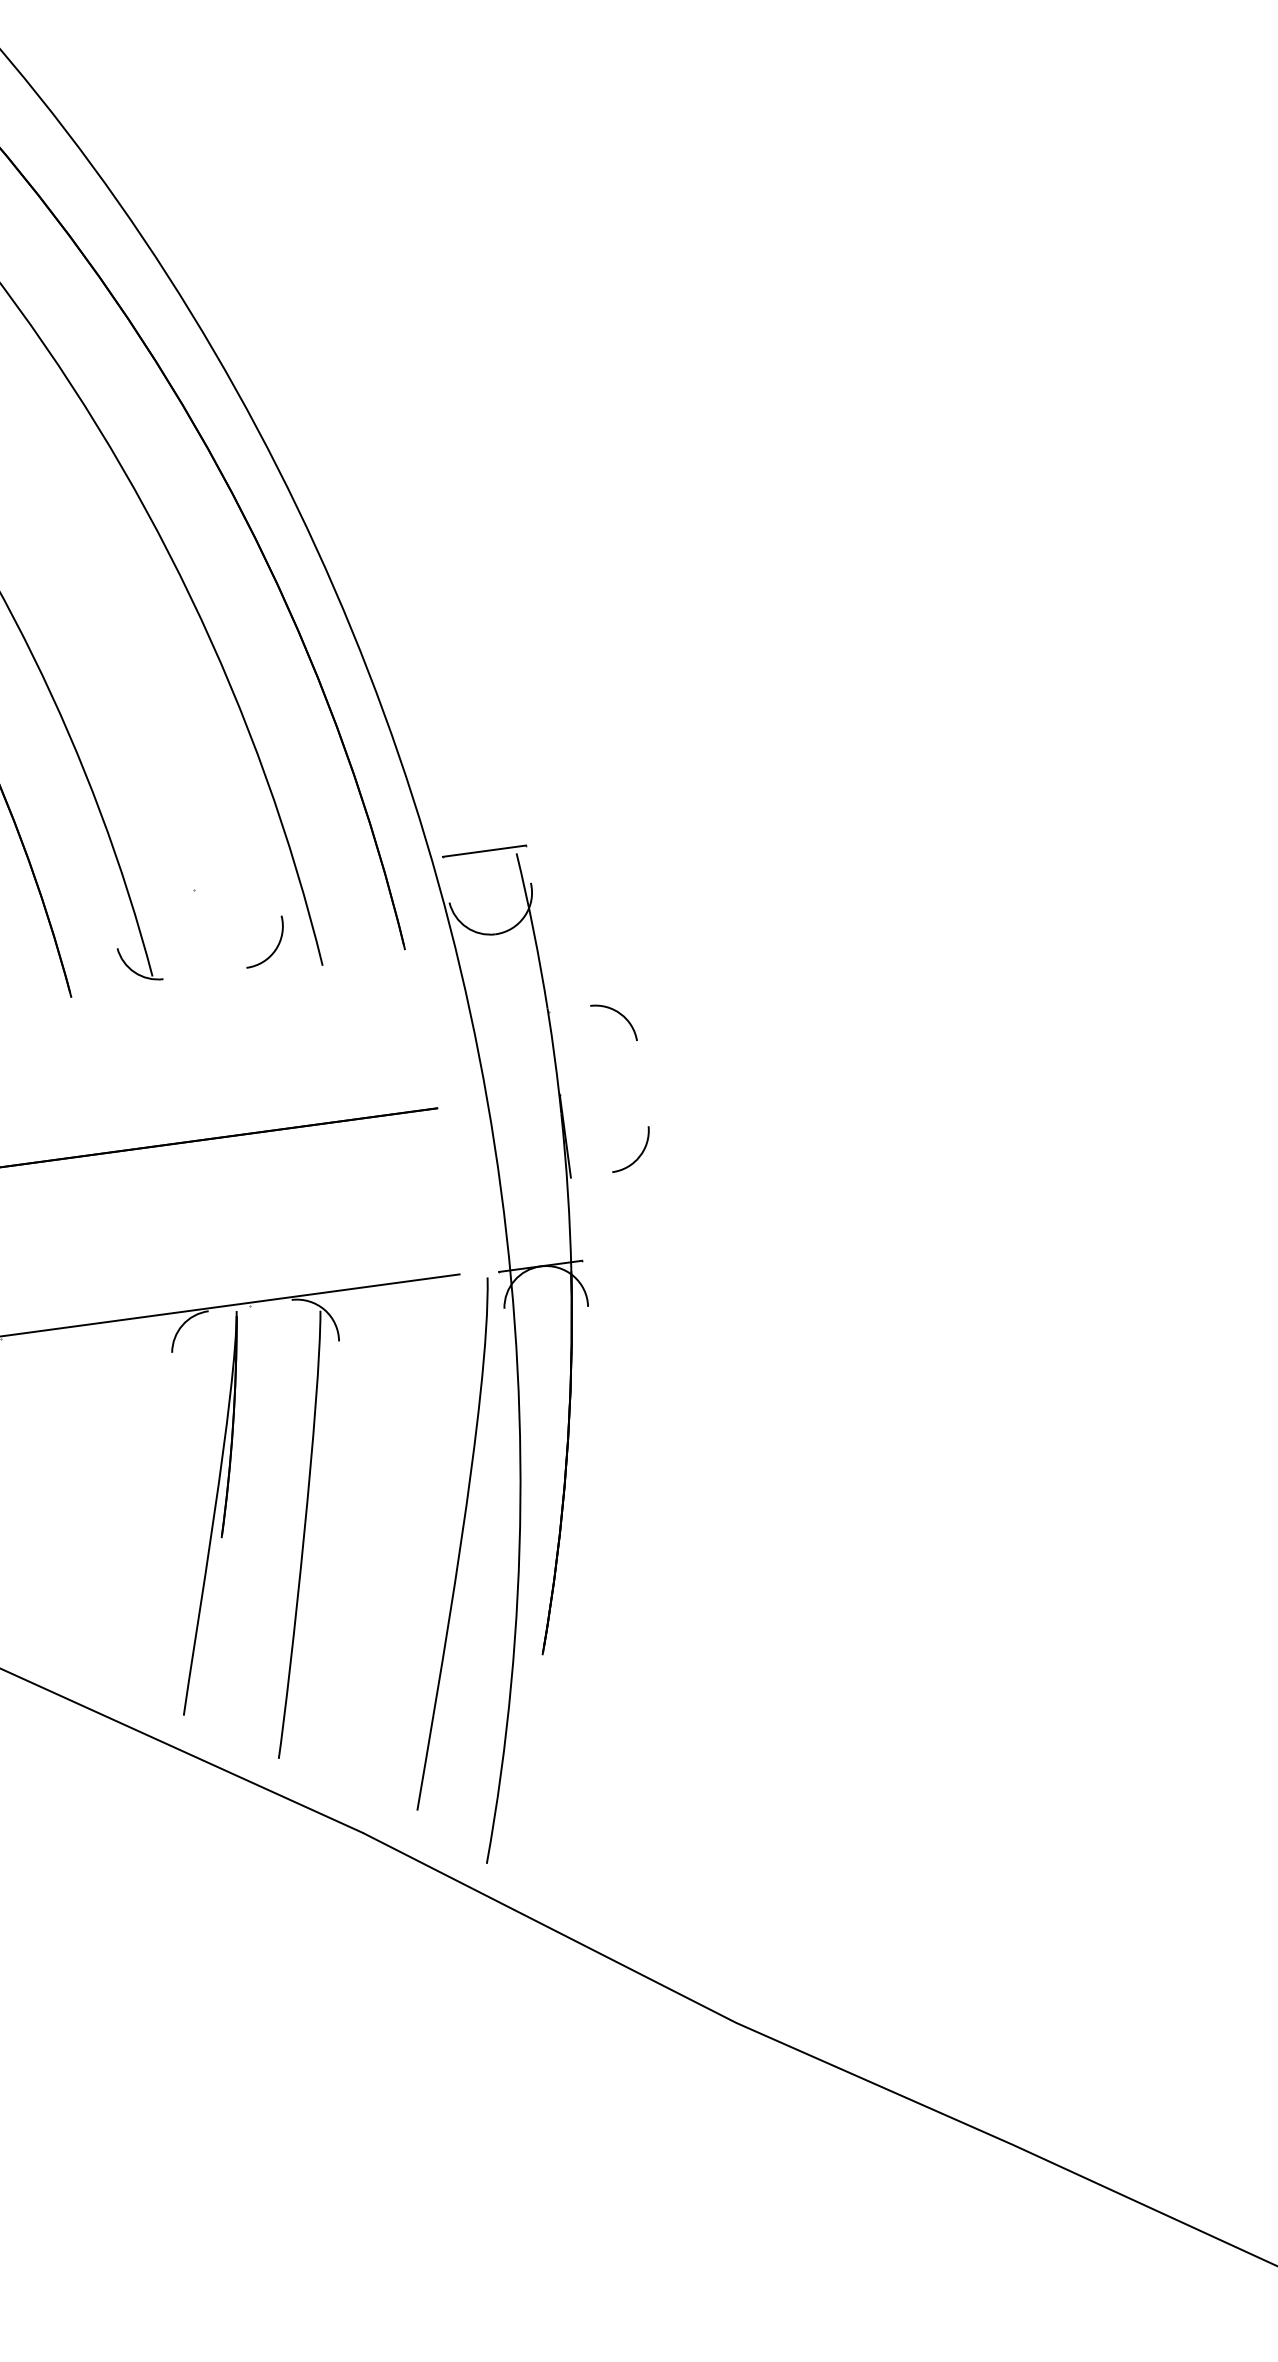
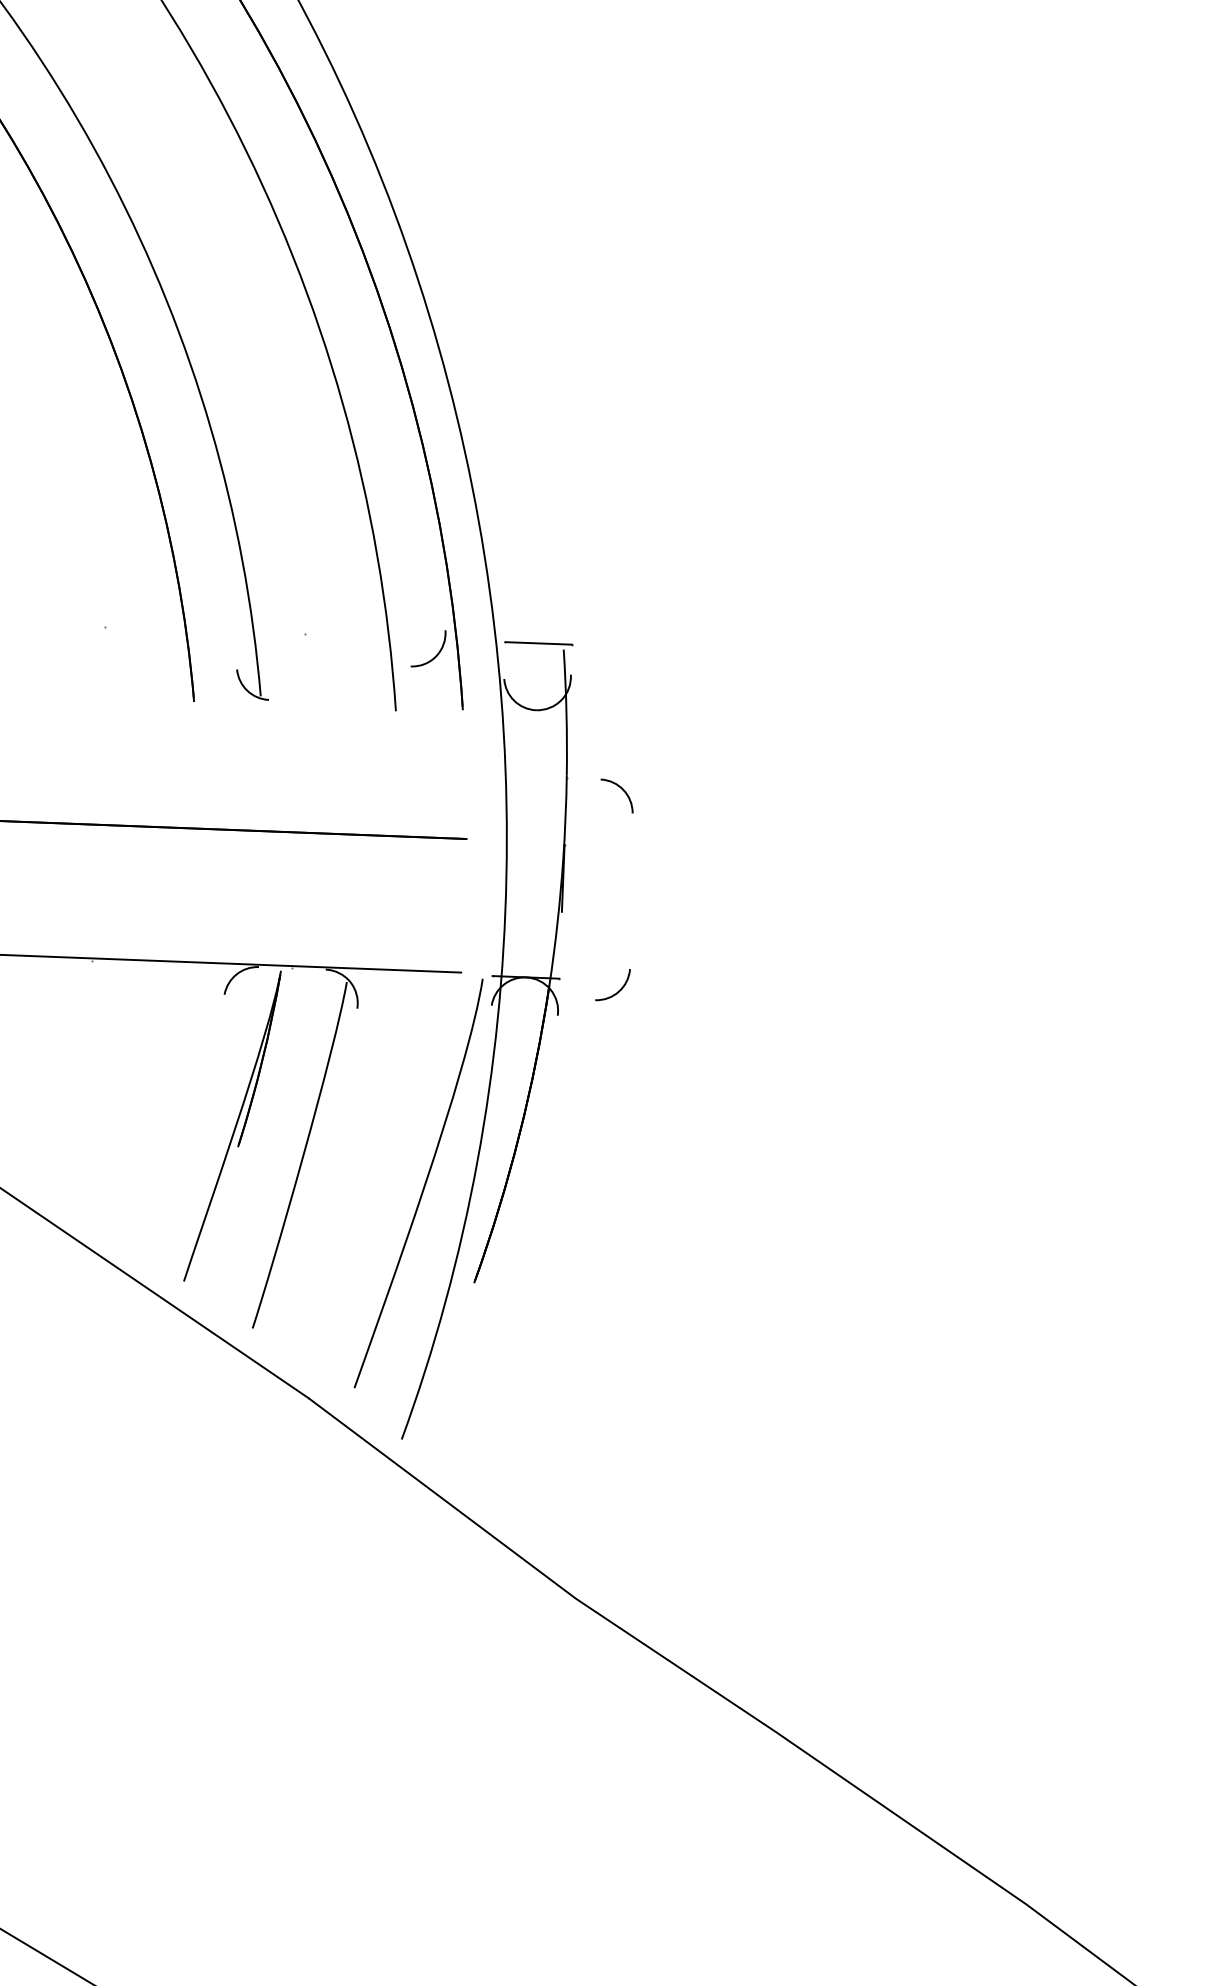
curve: (274, 948) -> (435, 655), moved
curve: (638, 1155) -> (618, 990), moved

